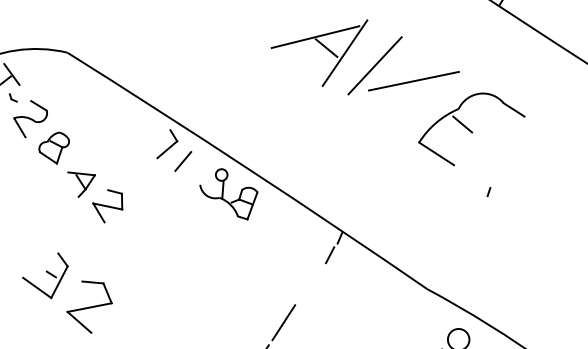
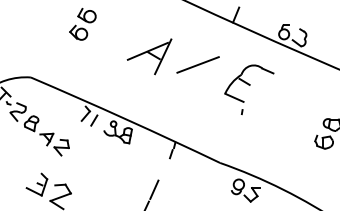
line: (373, 65) -> (177, 60), removed
part: (472, 129) -> (249, 83), moved

